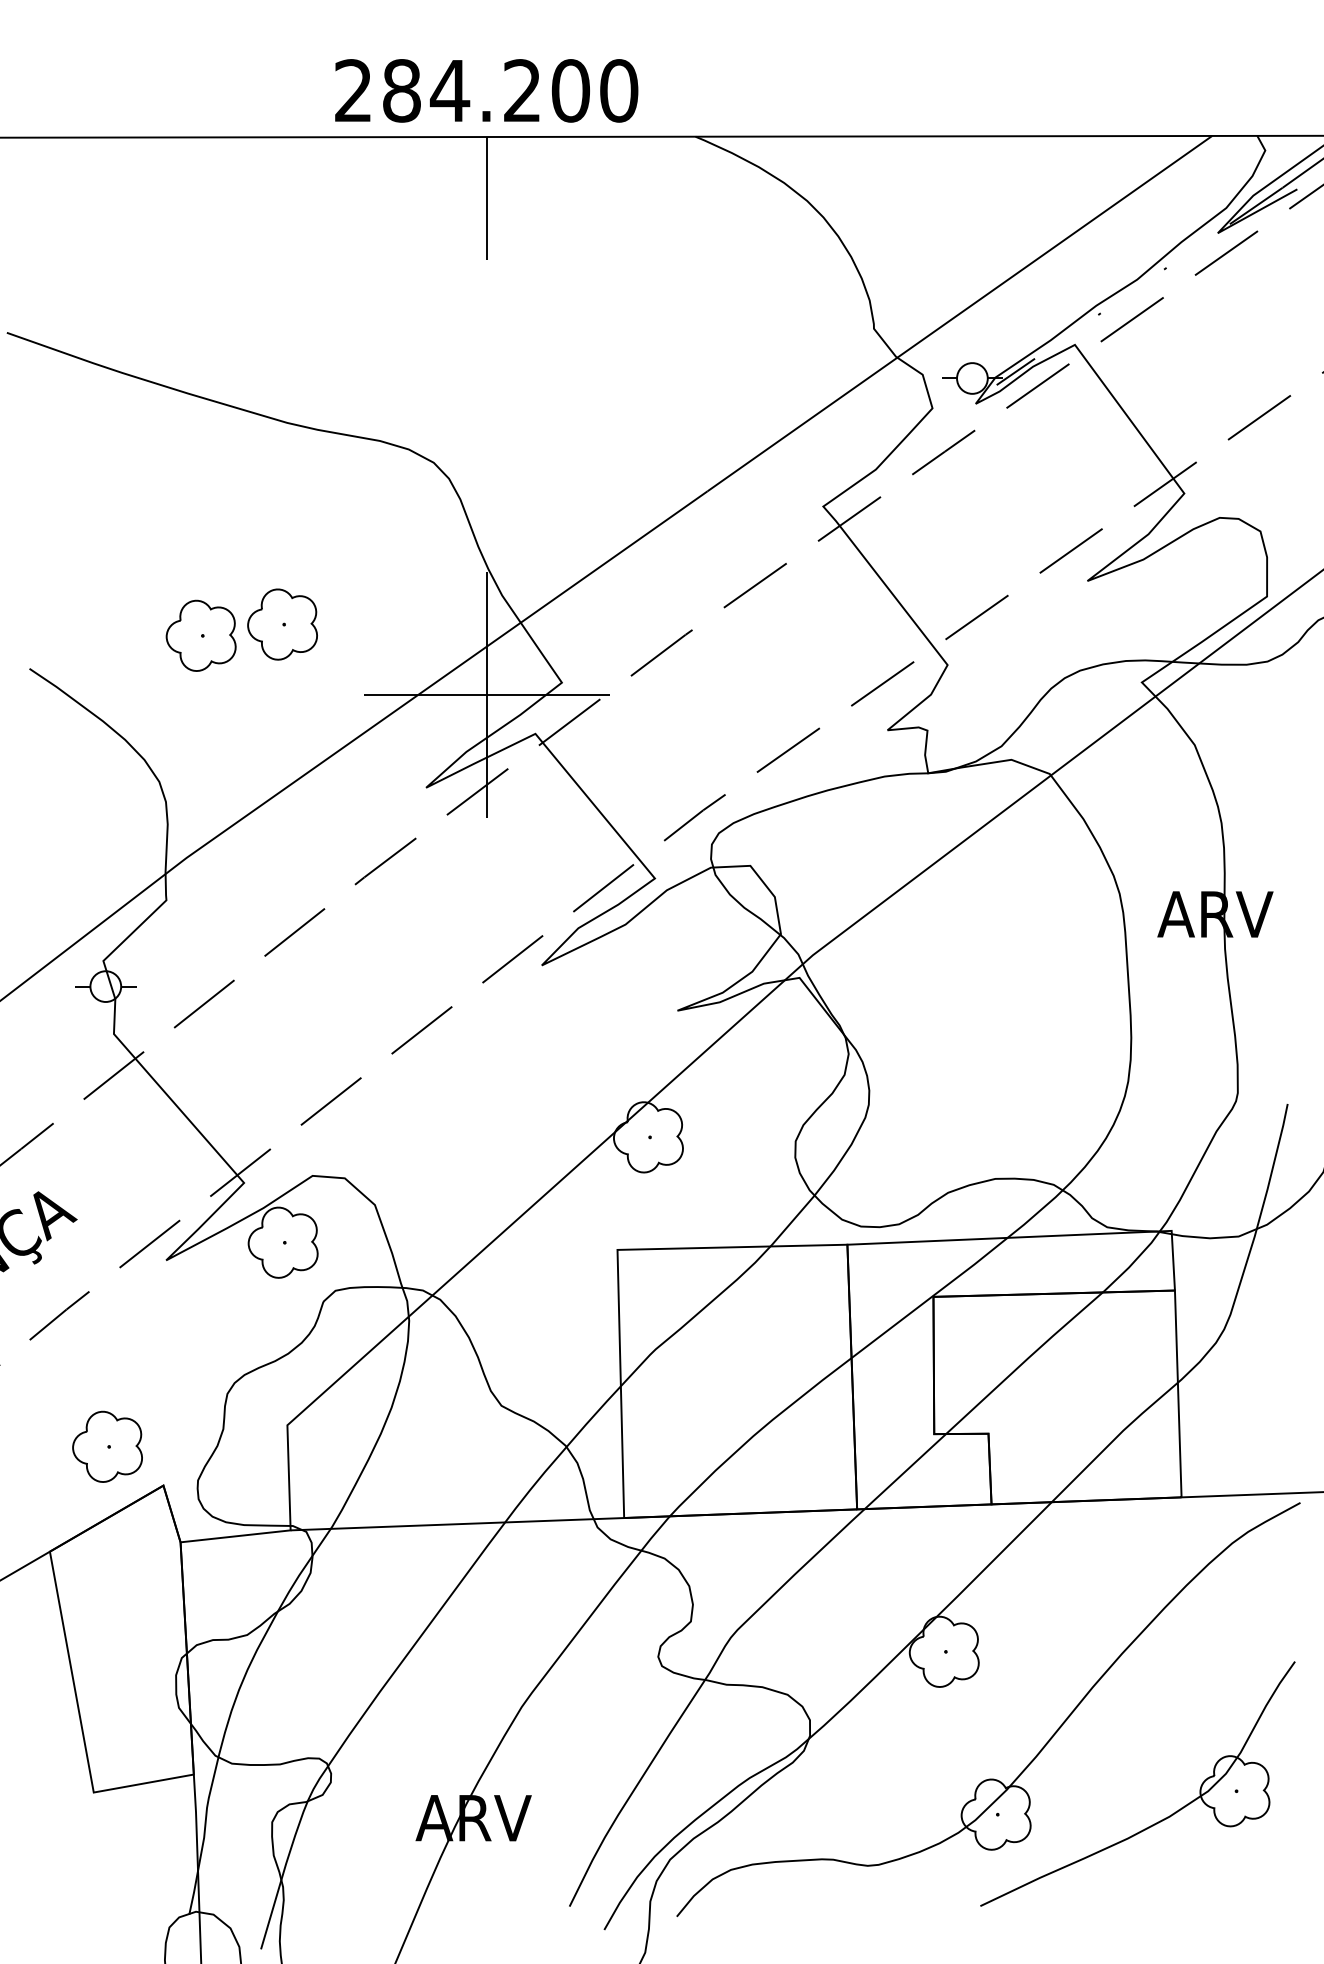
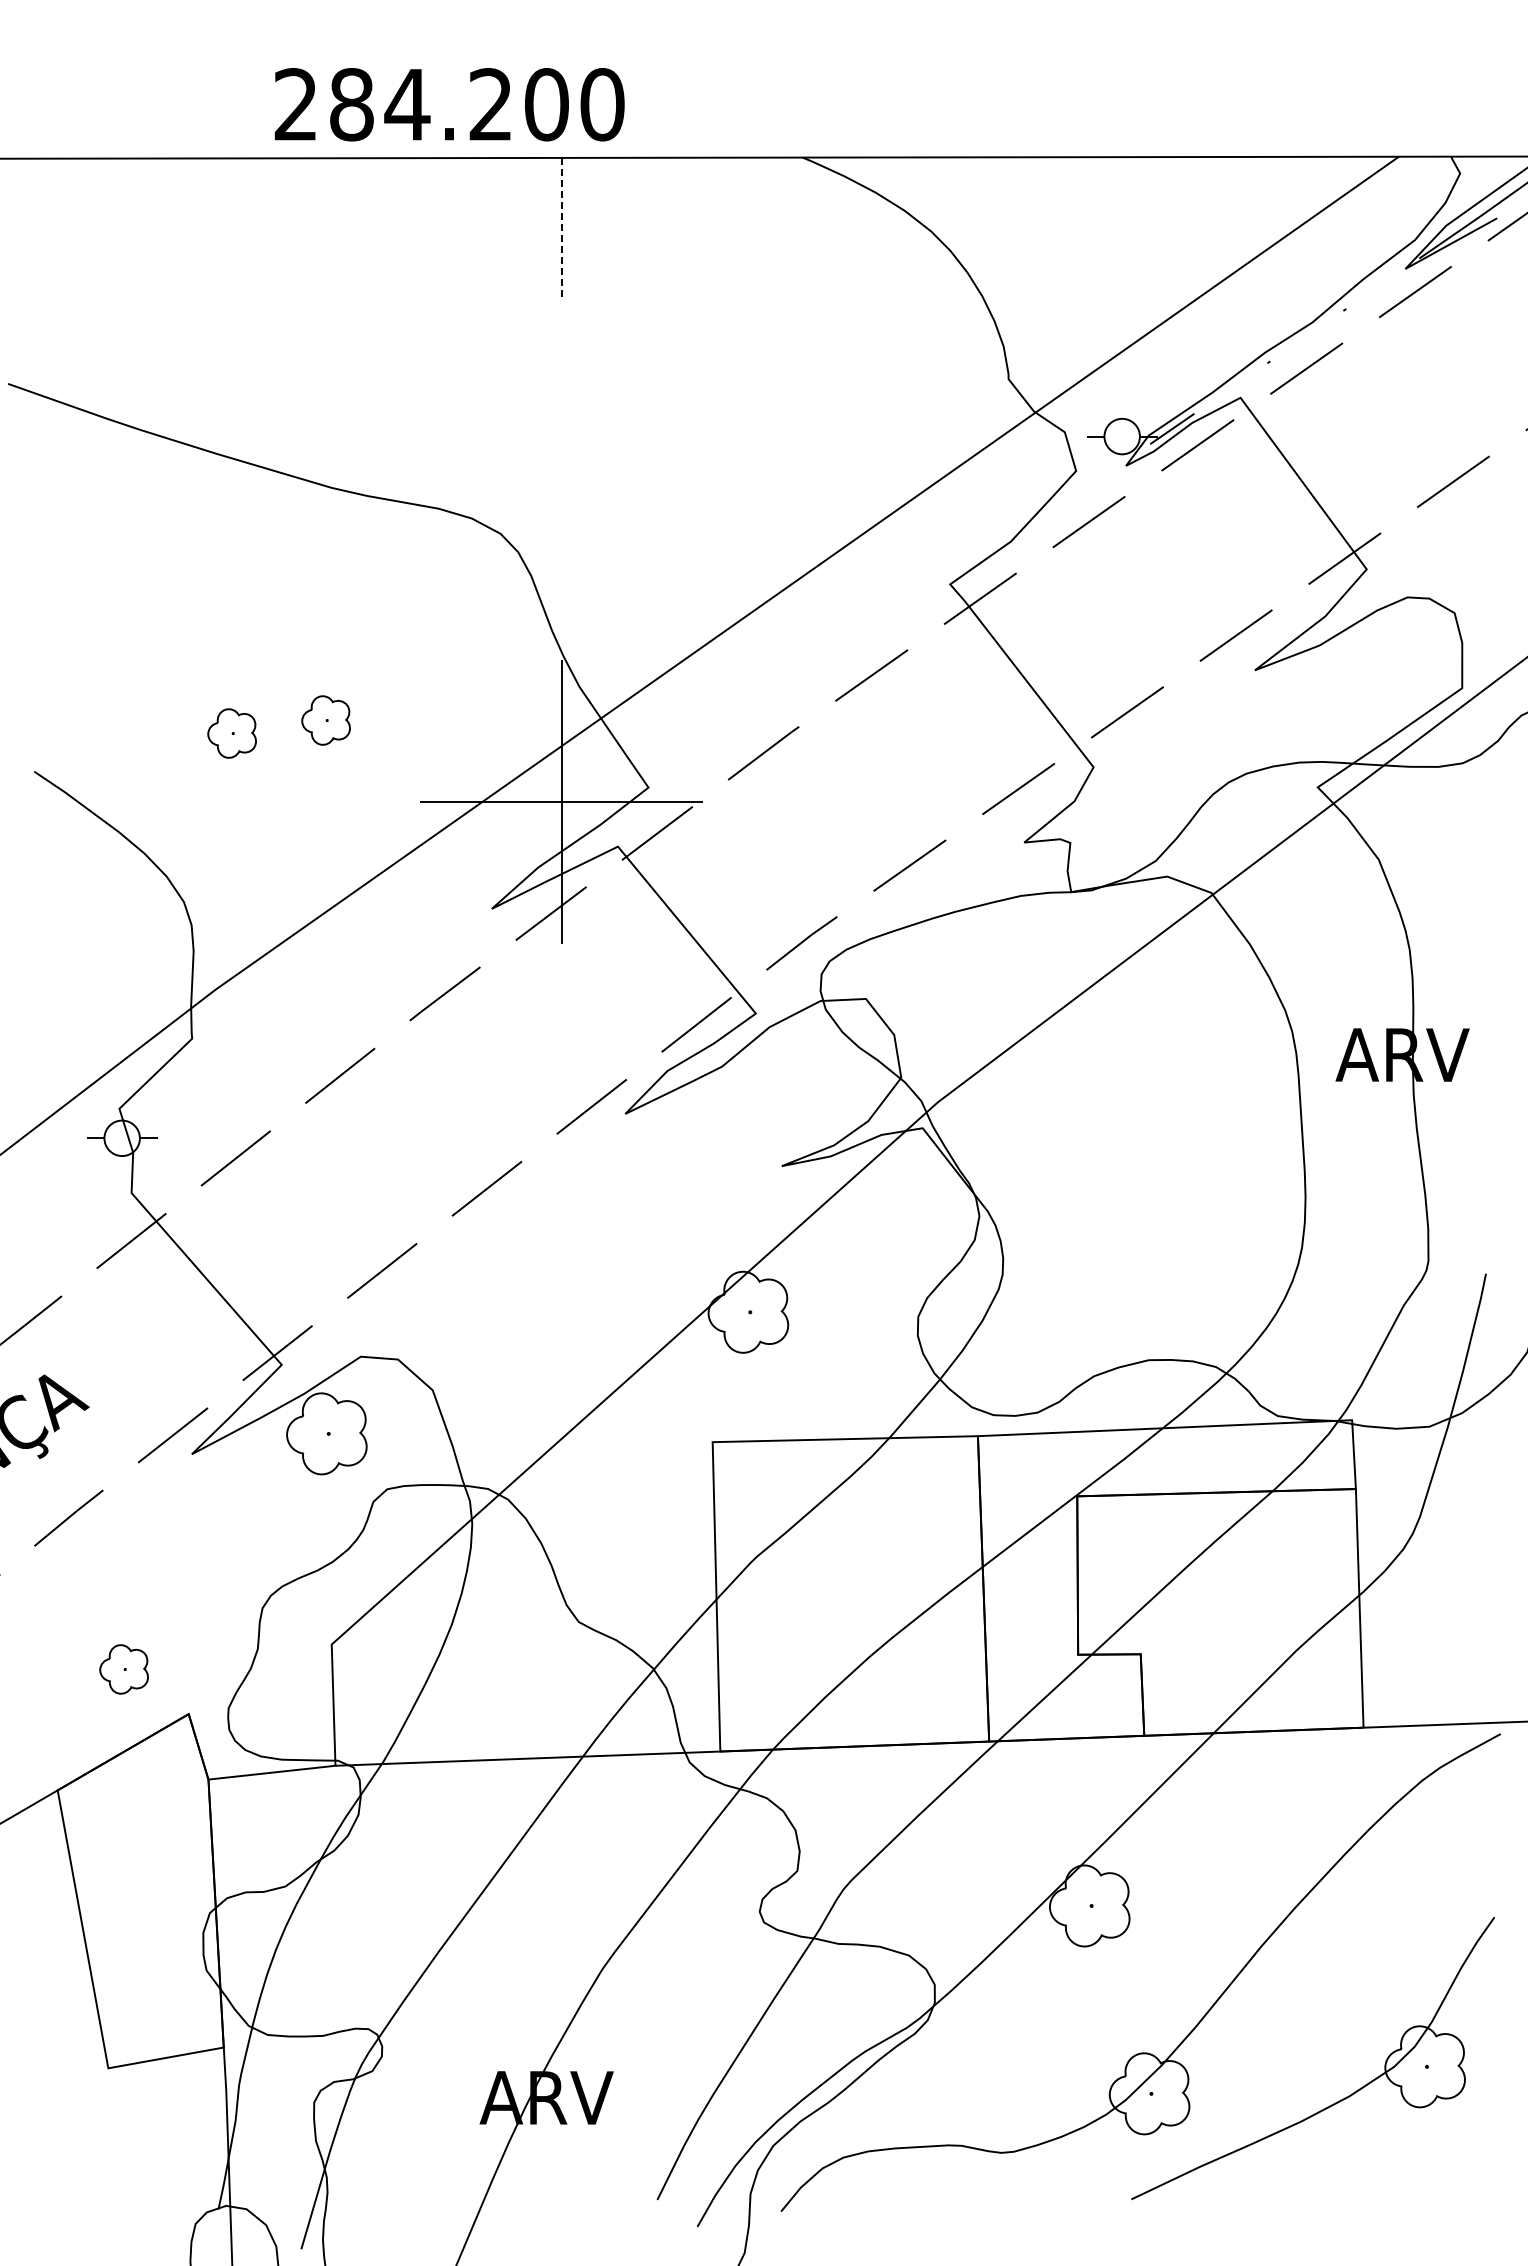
text: (486, 90) -> (449, 104), moved
line: (486, 198) -> (561, 228), solid -> dashed
part: (281, 624) -> (325, 720), size x0.6
part: (200, 635) -> (231, 733), size x0.6
part: (106, 1446) -> (123, 1669), size x0.6

